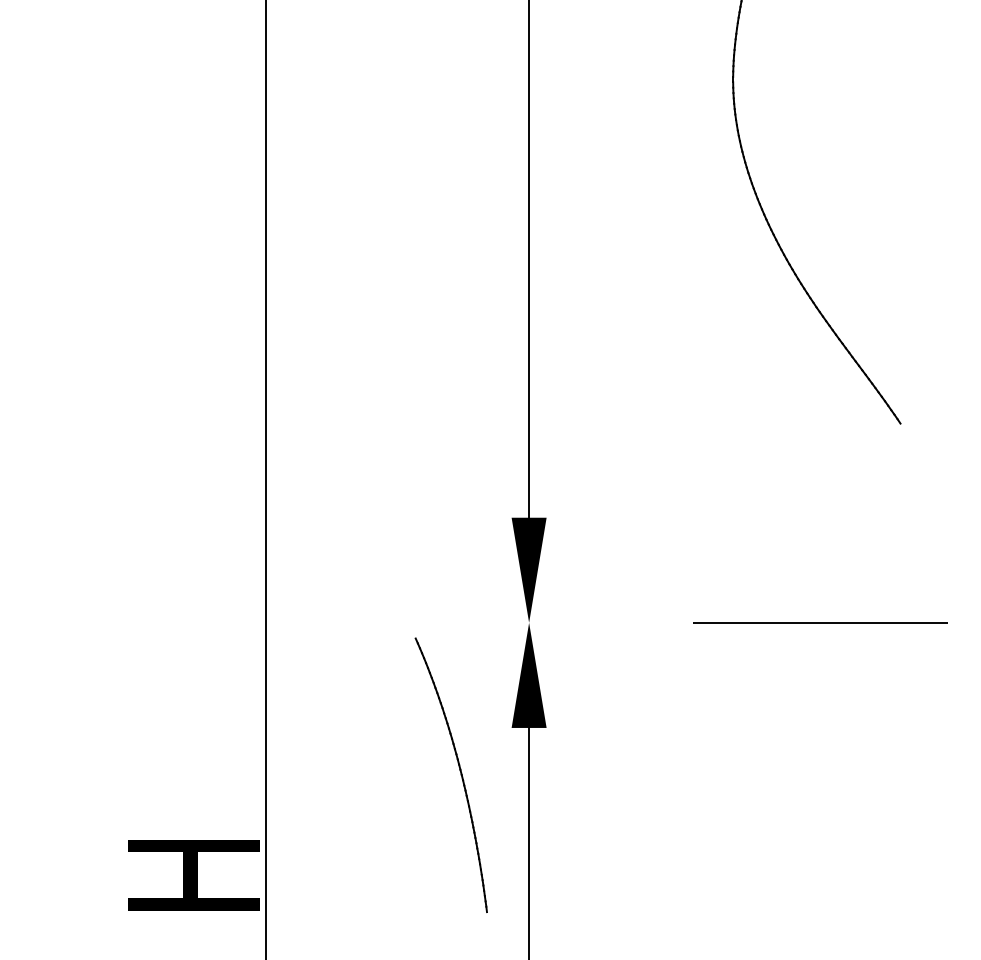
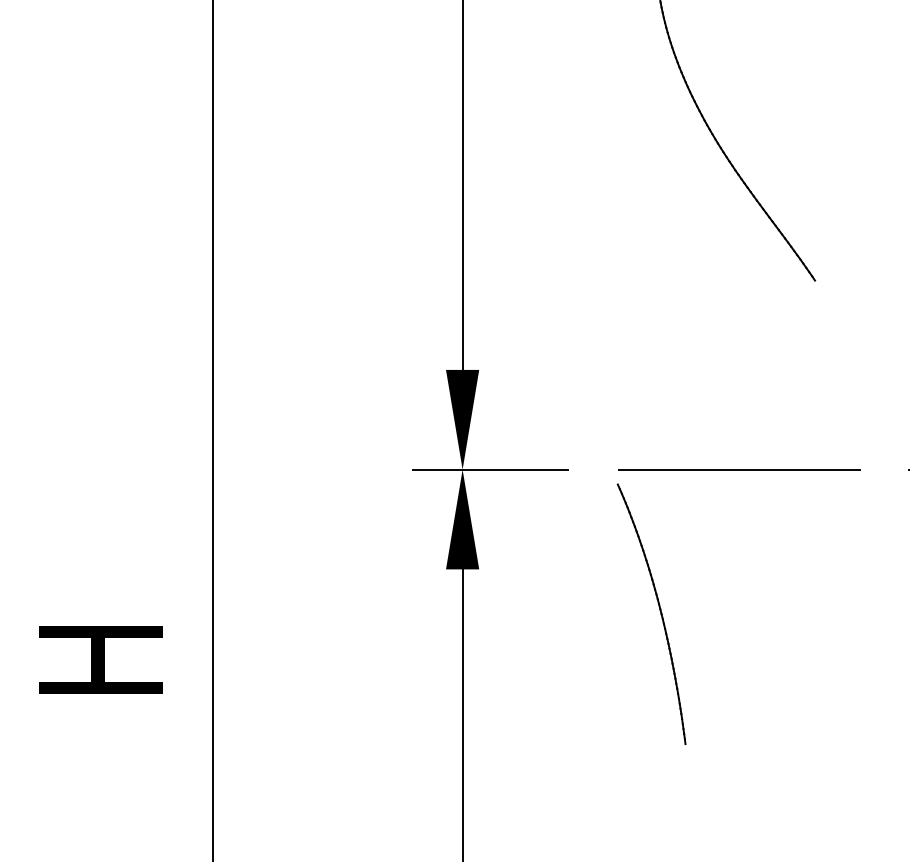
line: (558, 622) -> (490, 469), added
part: (459, 770) -> (659, 609), moved
text: (193, 875) -> (100, 660), moved

